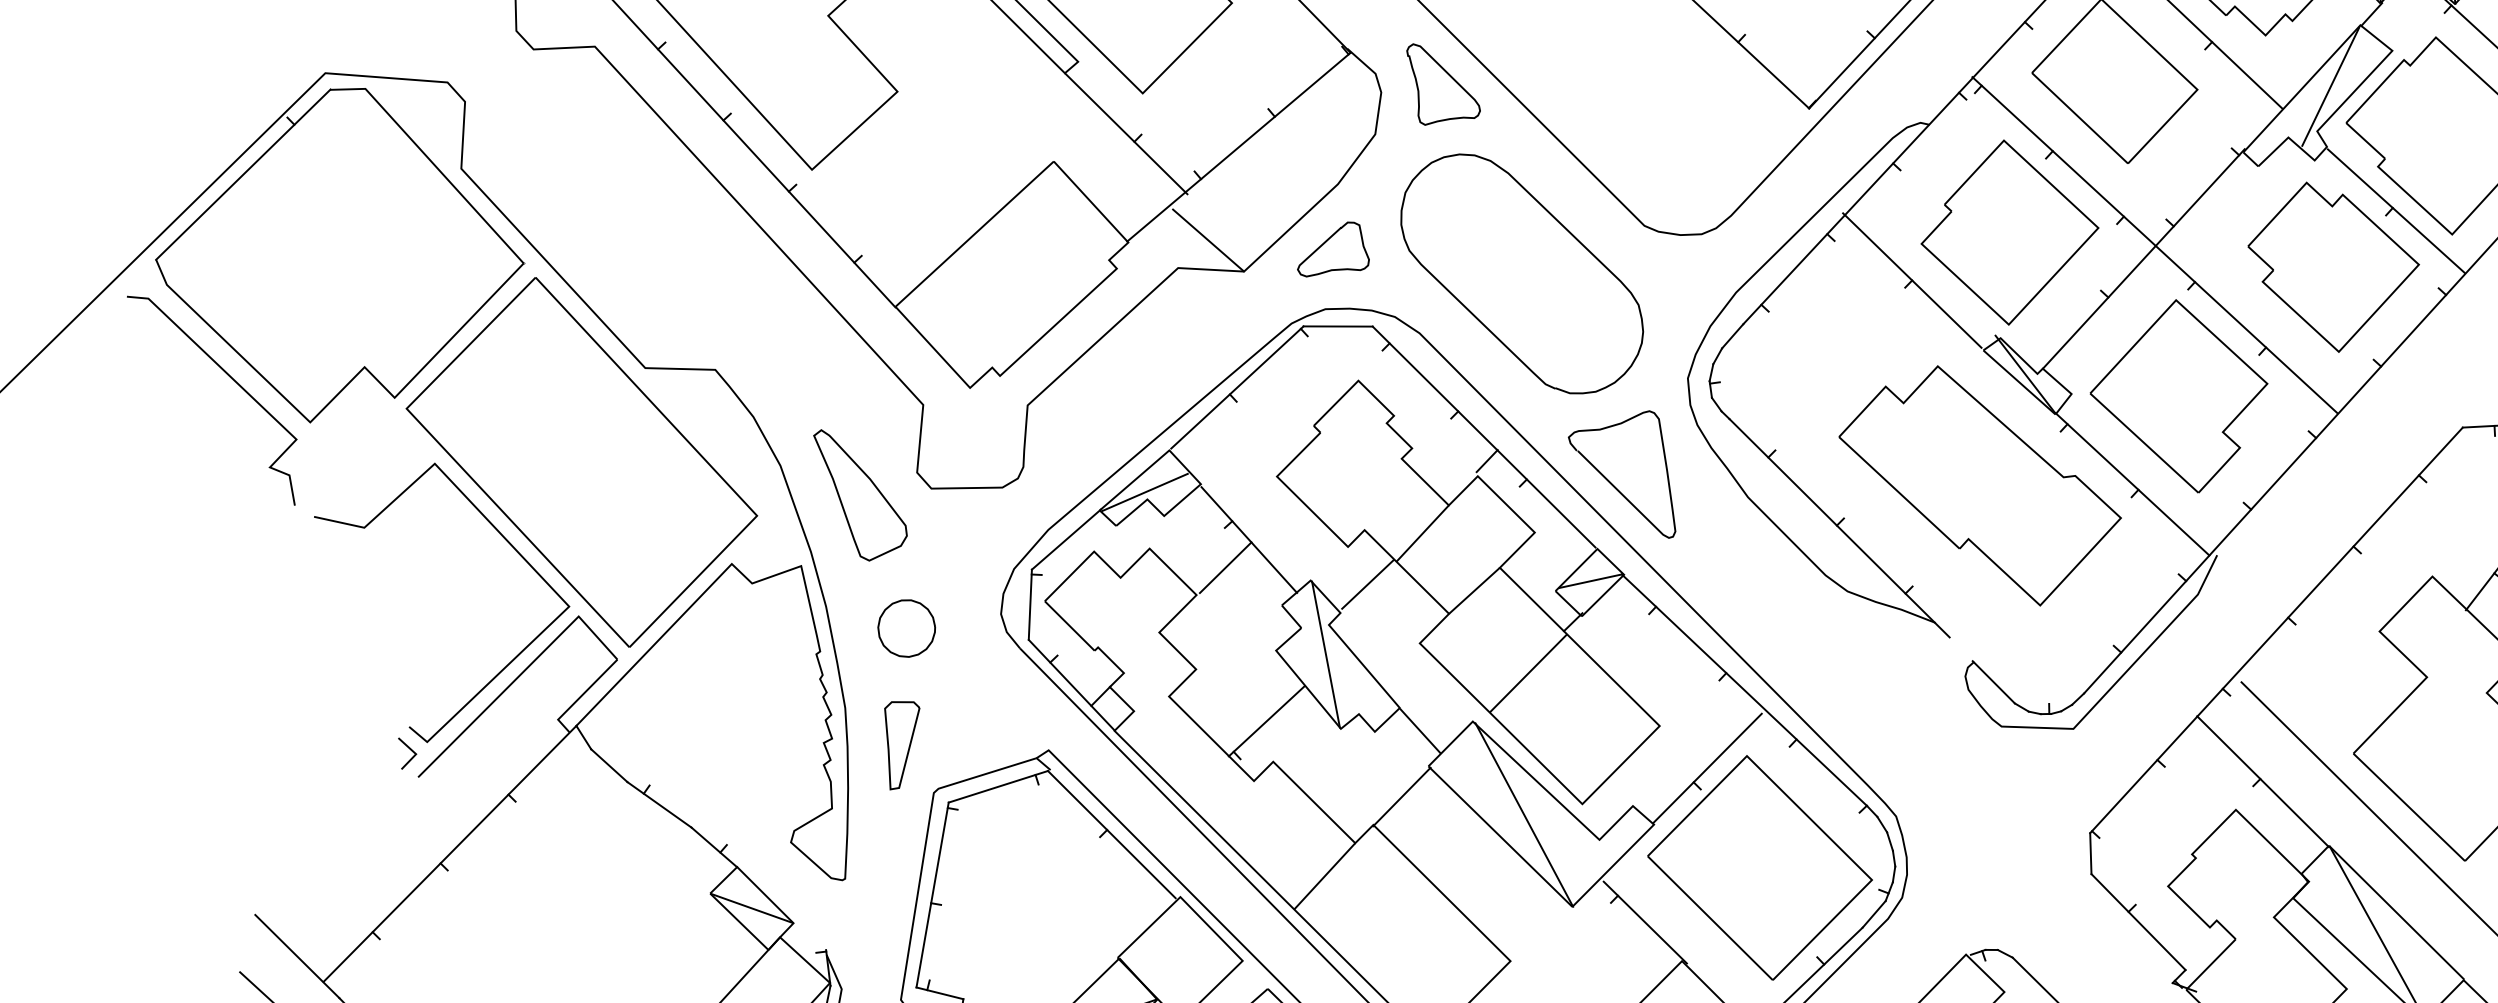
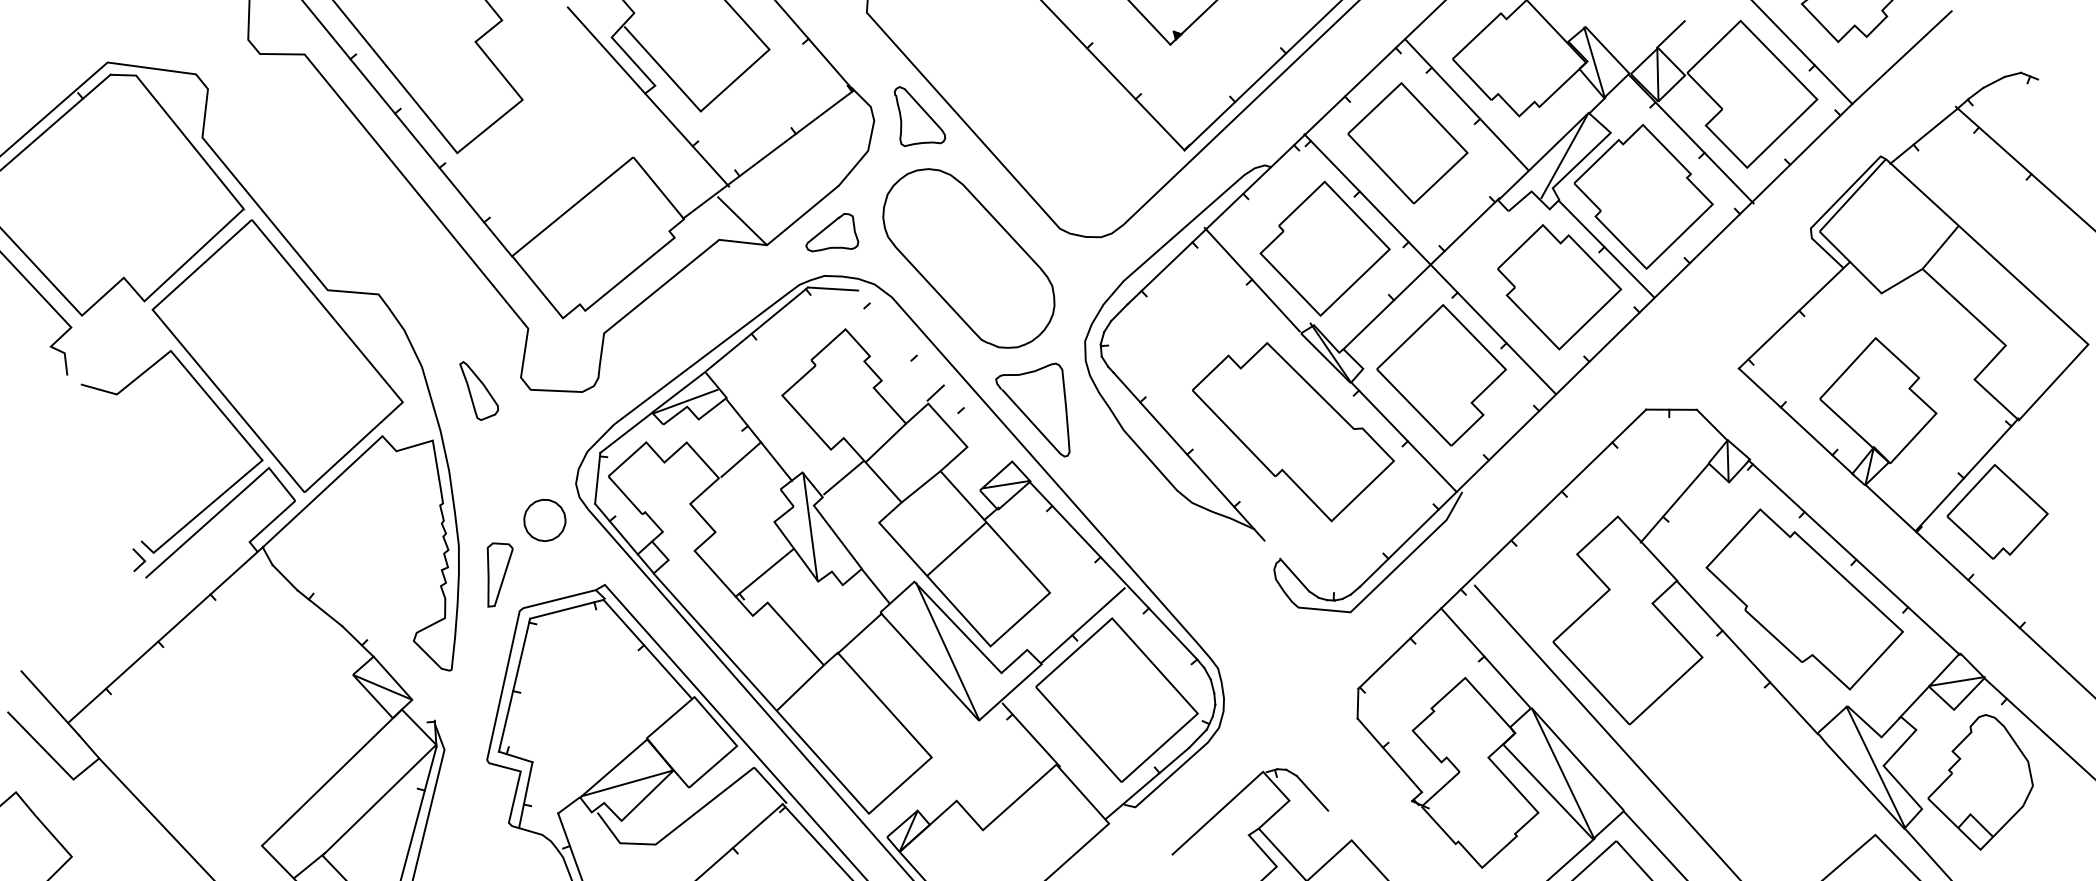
line: (1484, 437) -> (934, 375), removed
part: (859, 493) -> (478, 390), size x0.6
part: (906, 628) -> (544, 520), moved

